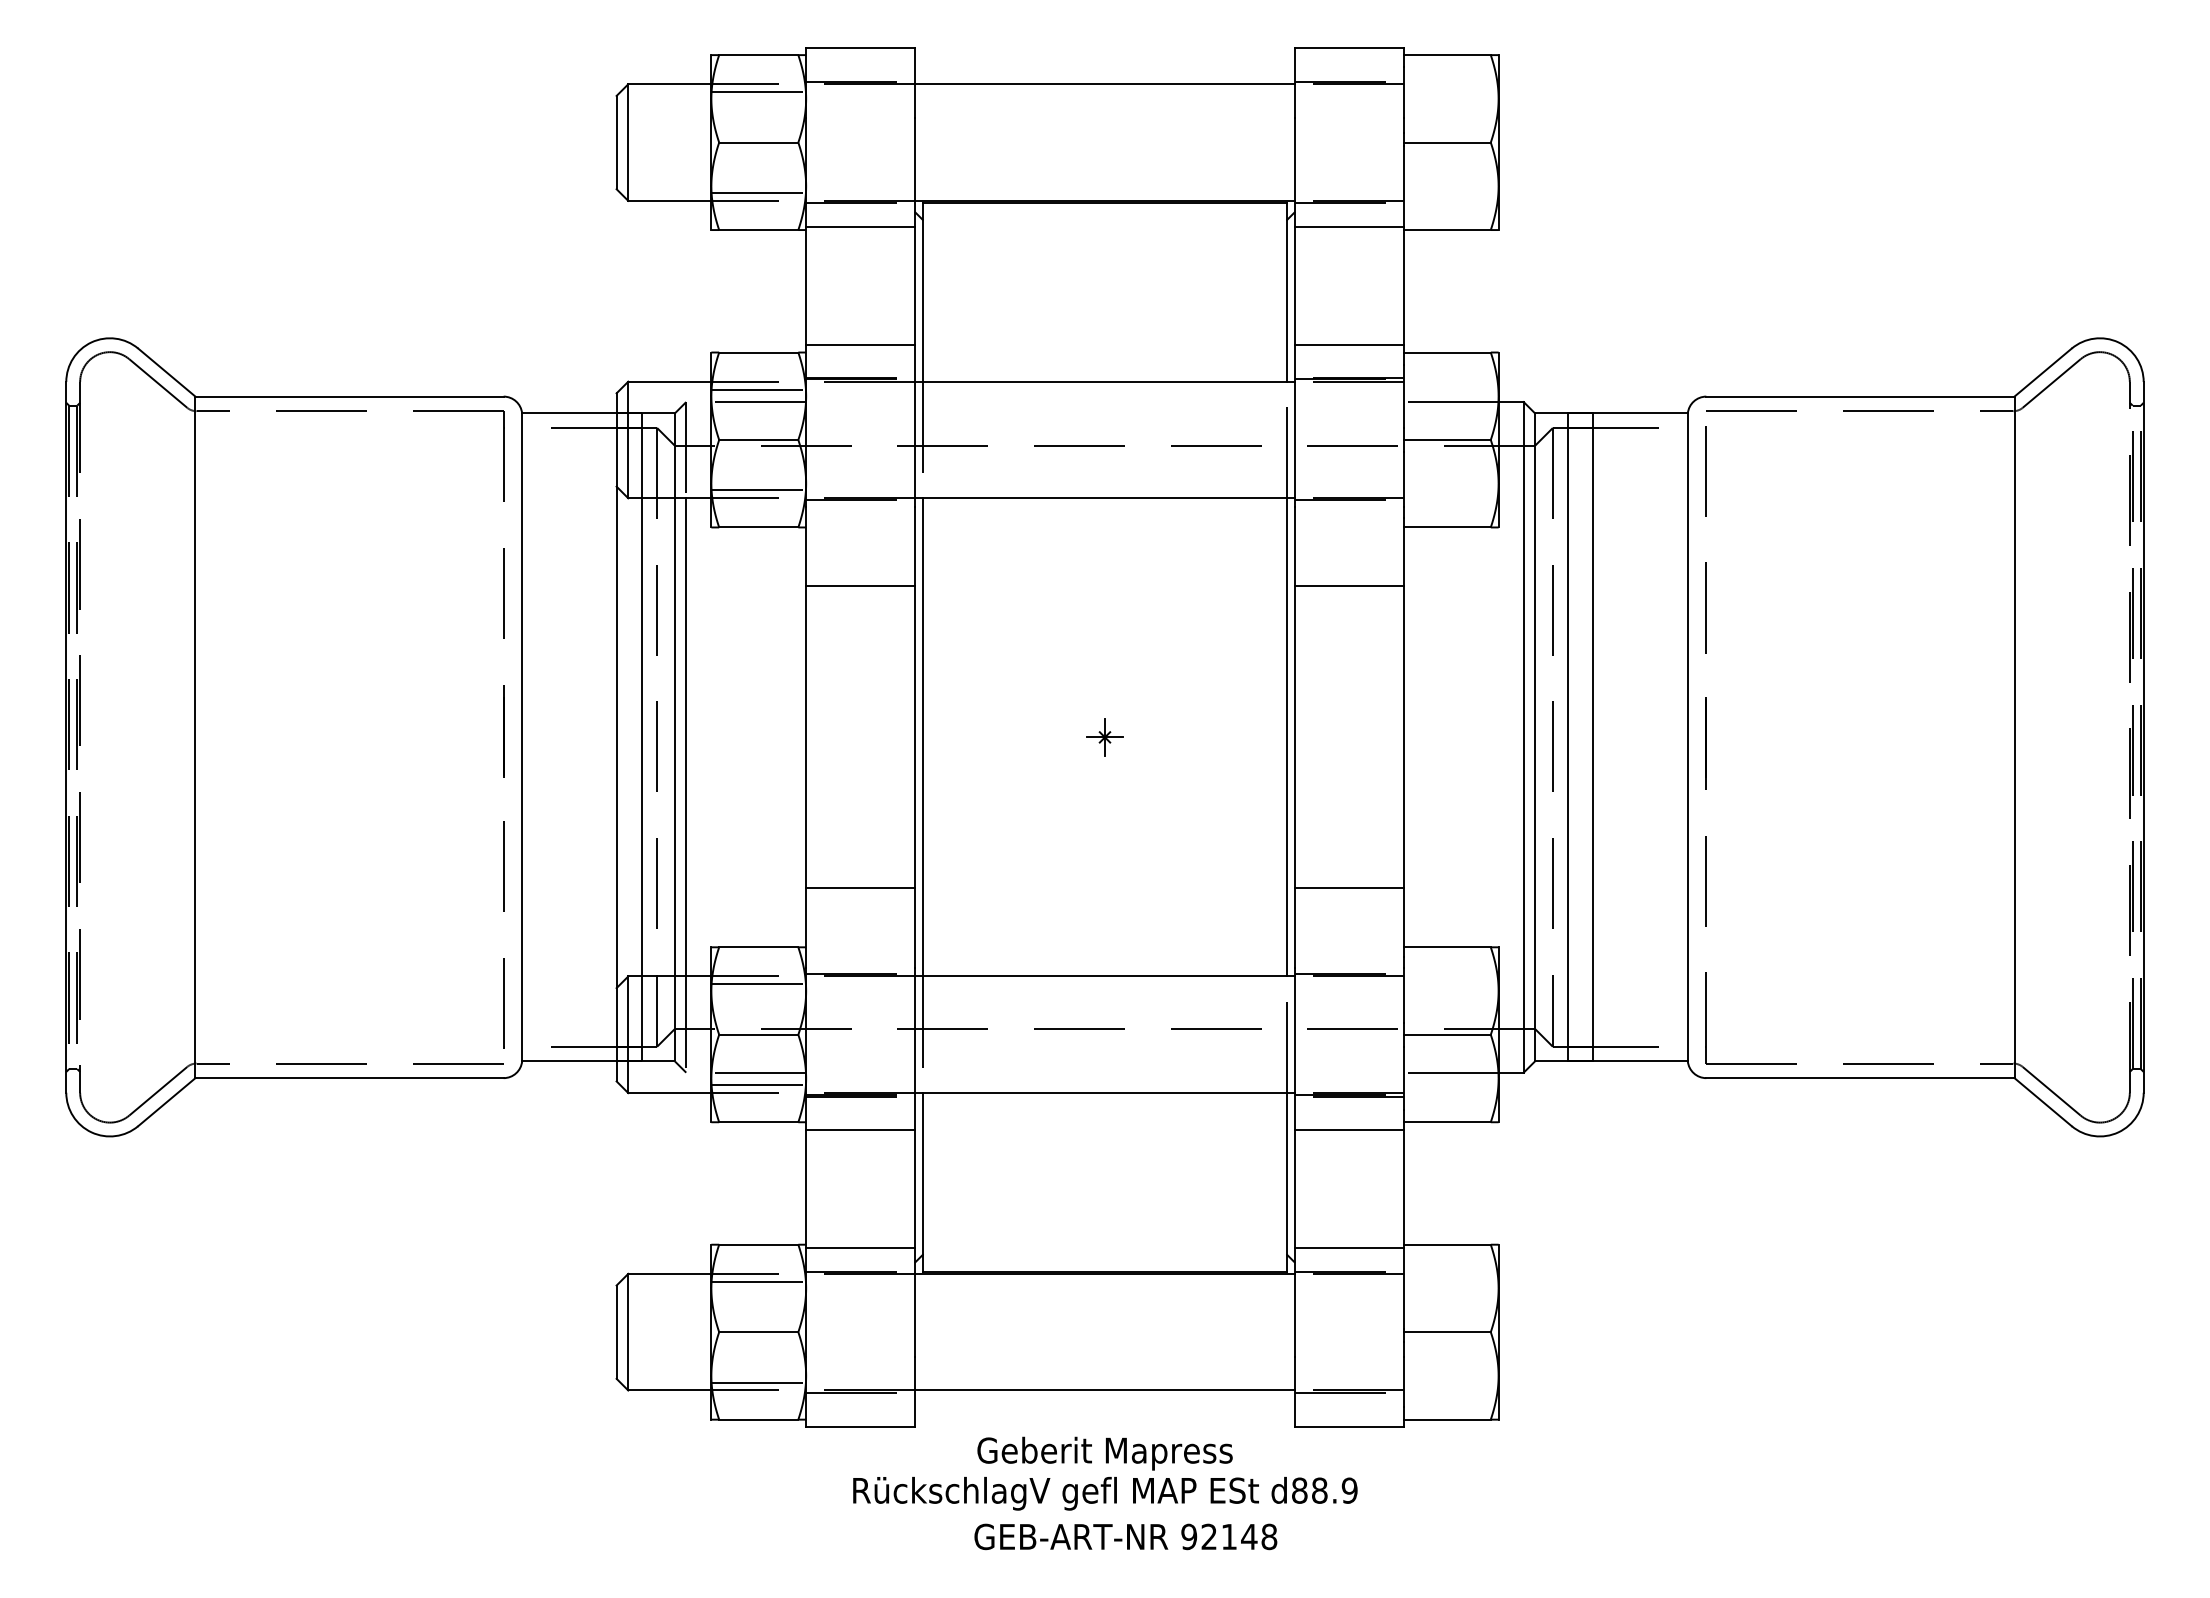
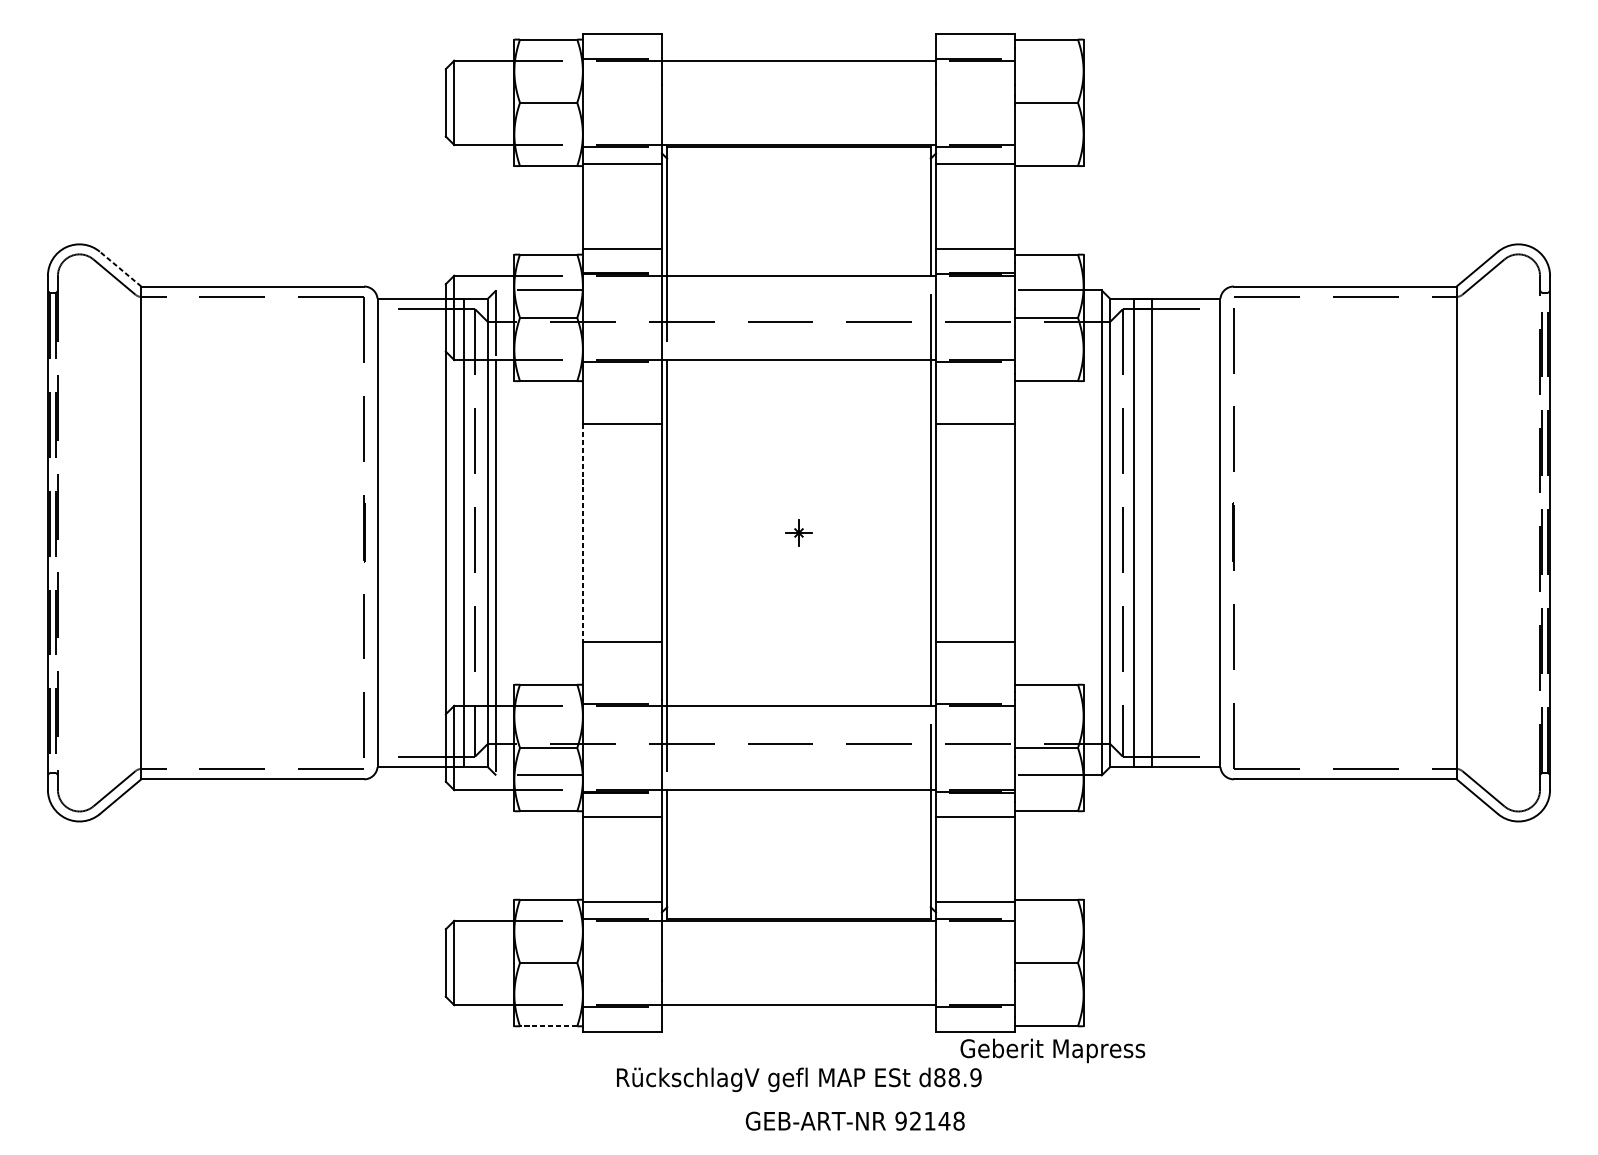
line: (758, 92) -> (548, 66), removed
line: (758, 193) -> (548, 139), removed
line: (166, 372) -> (120, 269), solid -> dashed
line: (758, 389) -> (548, 281), removed
line: (758, 490) -> (548, 354), removed
line: (806, 737) -> (583, 533), solid -> dashed
line: (758, 984) -> (548, 711), removed
line: (758, 1085) -> (548, 784), removed
line: (758, 1281) -> (548, 926), removed
line: (758, 1382) -> (548, 999), removed
line: (758, 1419) -> (548, 1026), solid -> dashed
text: (1104, 1453) -> (1052, 1050), moved
text: (1125, 1536) -> (855, 1120), moved

